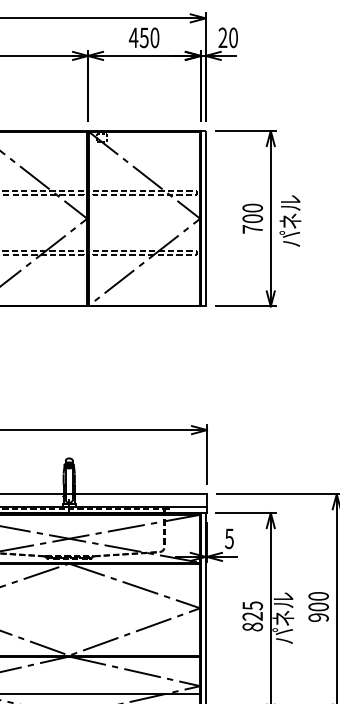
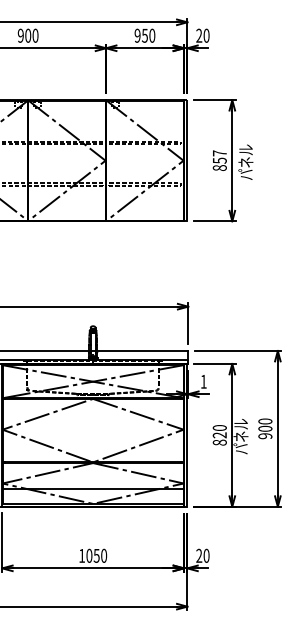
text: (133, 37) -> (137, 35), 450 -> 950
text: (252, 218) -> (219, 160), 700 -> 857
text: (229, 538) -> (203, 381), 5 -> 1
text: (252, 606) -> (219, 428), 825 -> 820

